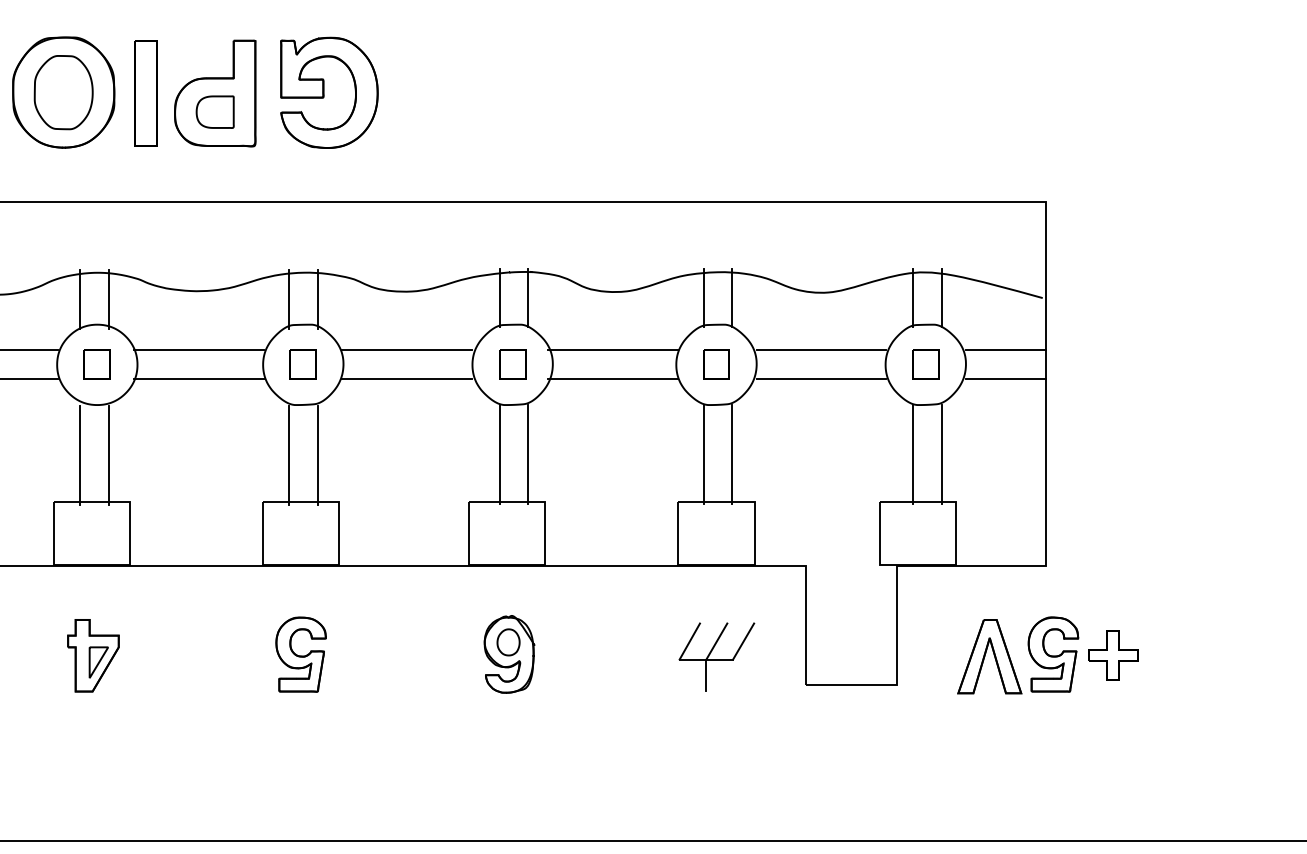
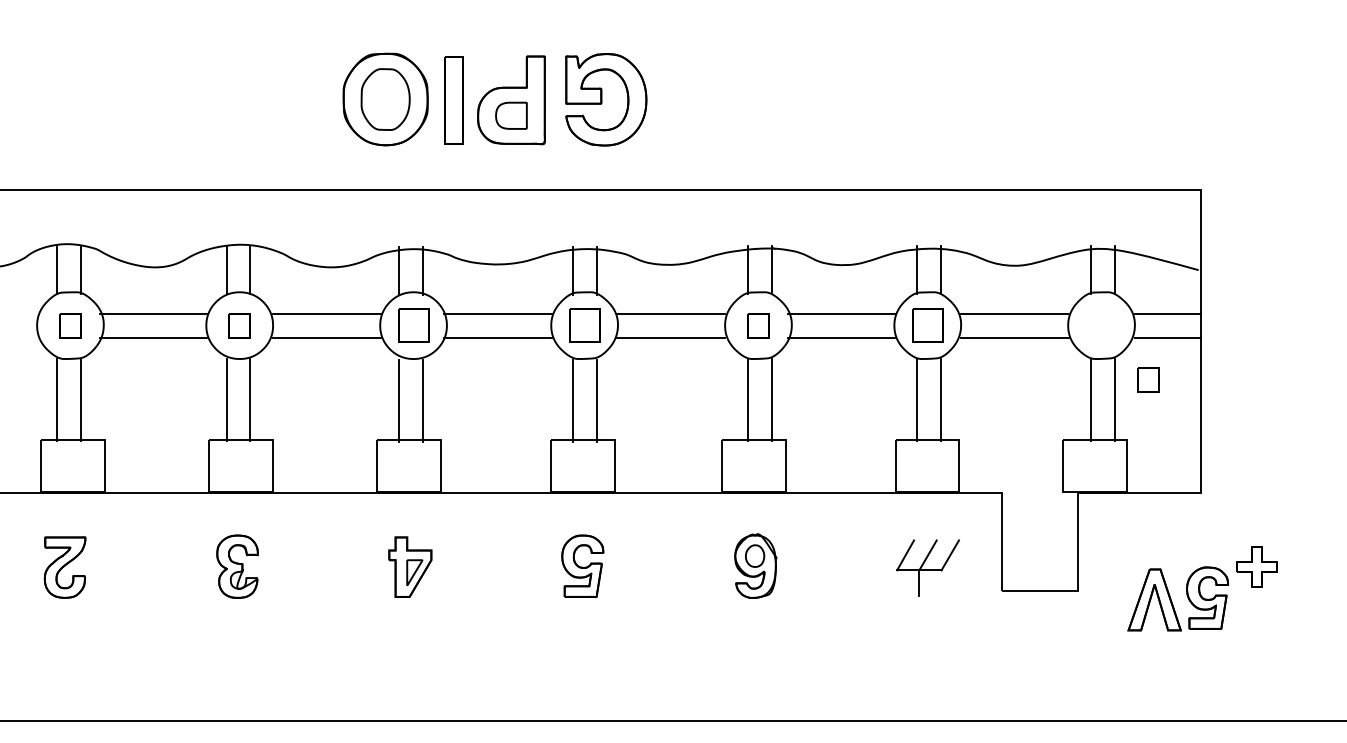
part: (97, 364) -> (413, 325), size x1.4
part: (303, 364) -> (584, 325), size x1.4
part: (716, 364) -> (927, 325), size x1.4
part: (925, 364) -> (1148, 379), moved
part: (1011, 658) -> (1172, 601), moved

